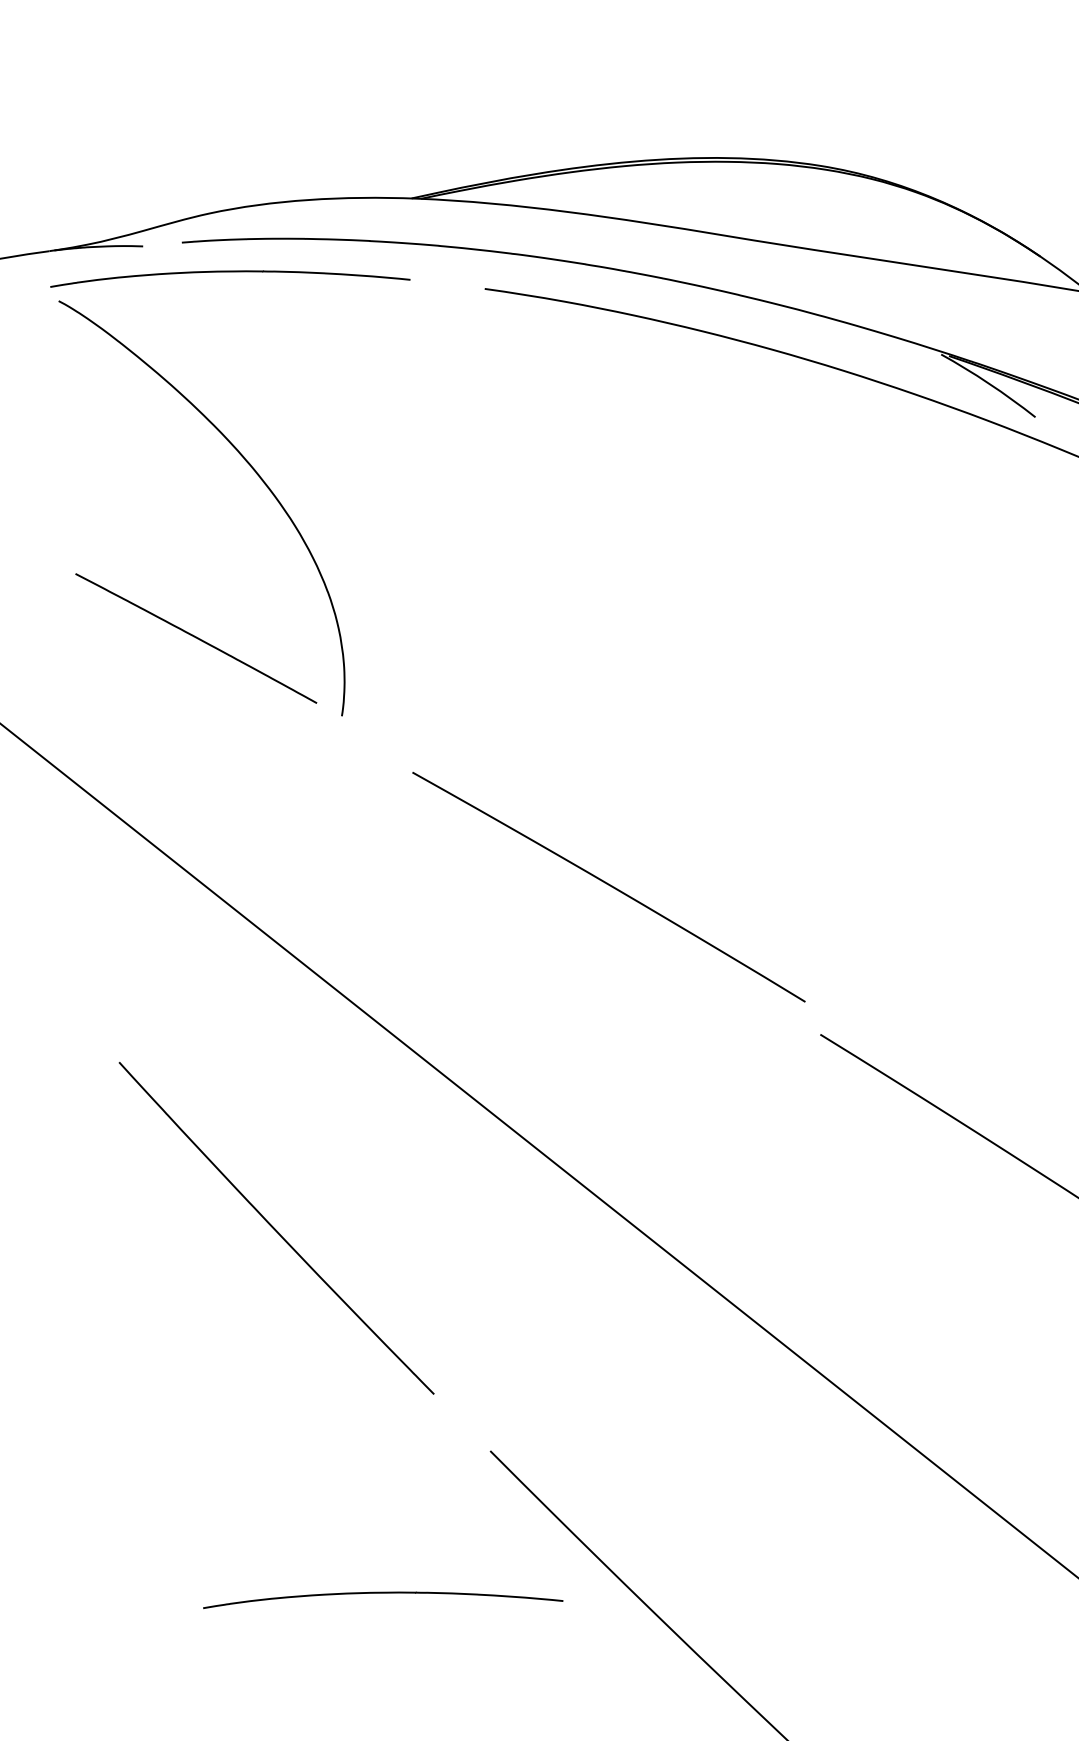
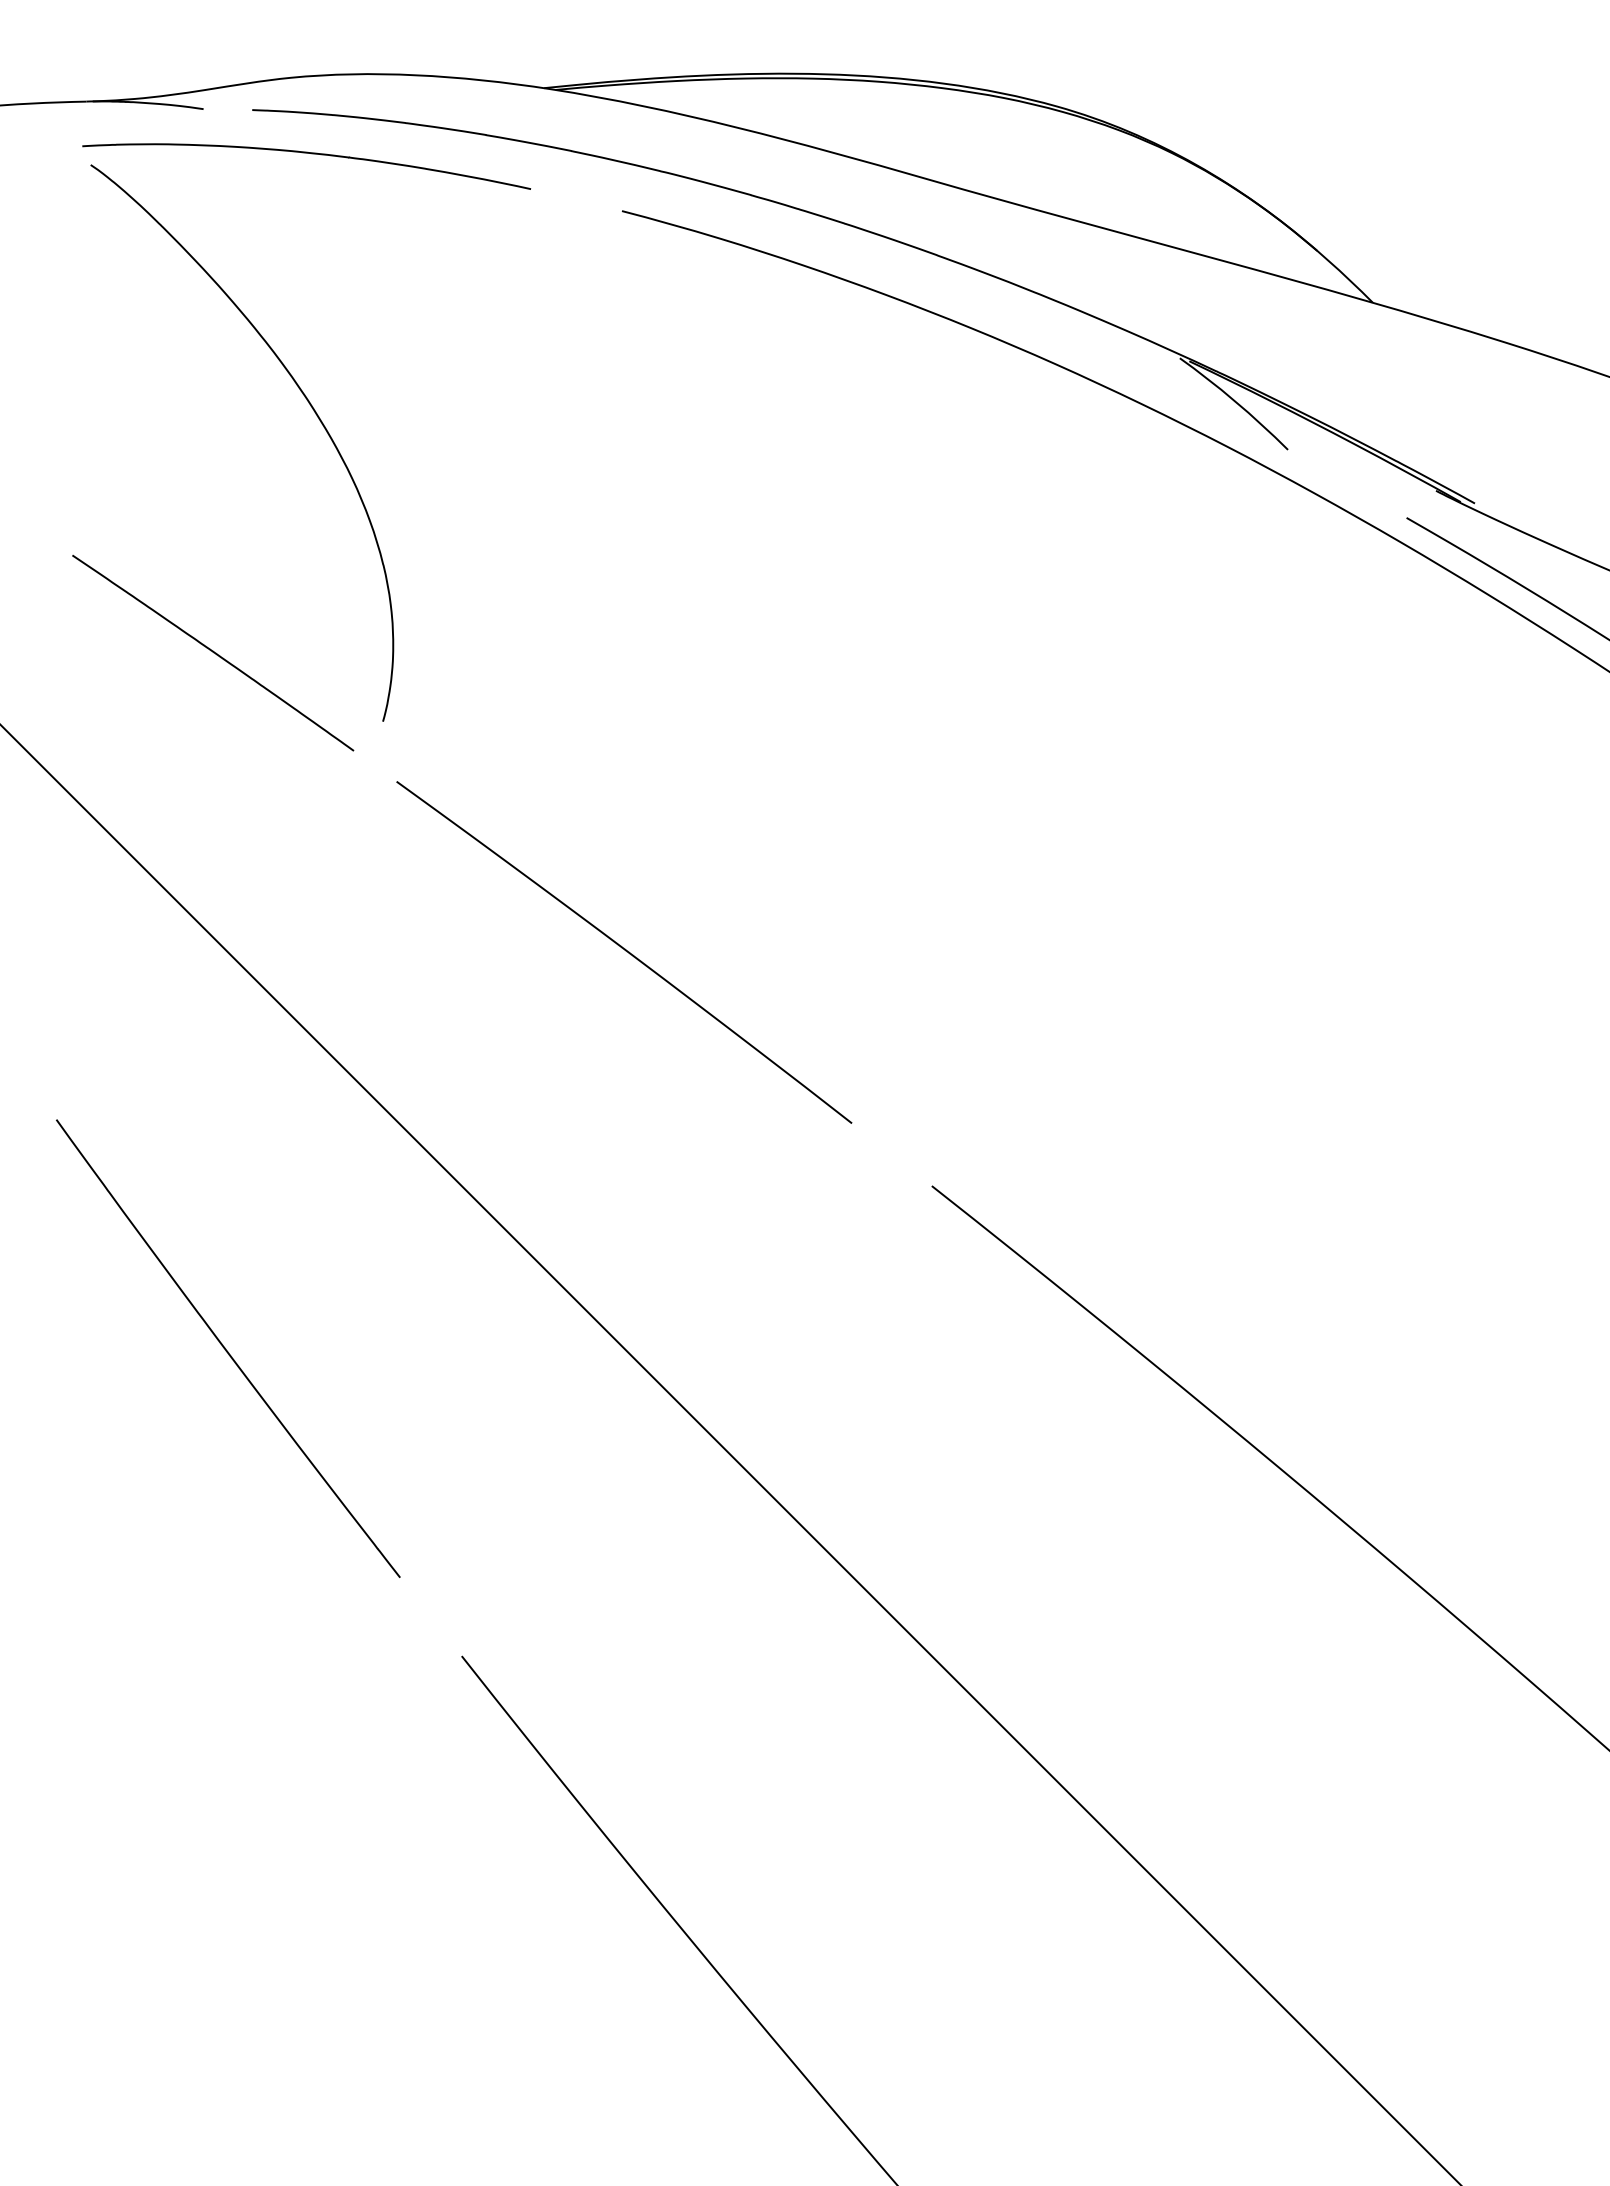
curve: (196, 638) -> (213, 653), moved
curve: (609, 886) -> (625, 951), moved
curve: (381, 1593) -> (306, 1817), removed

